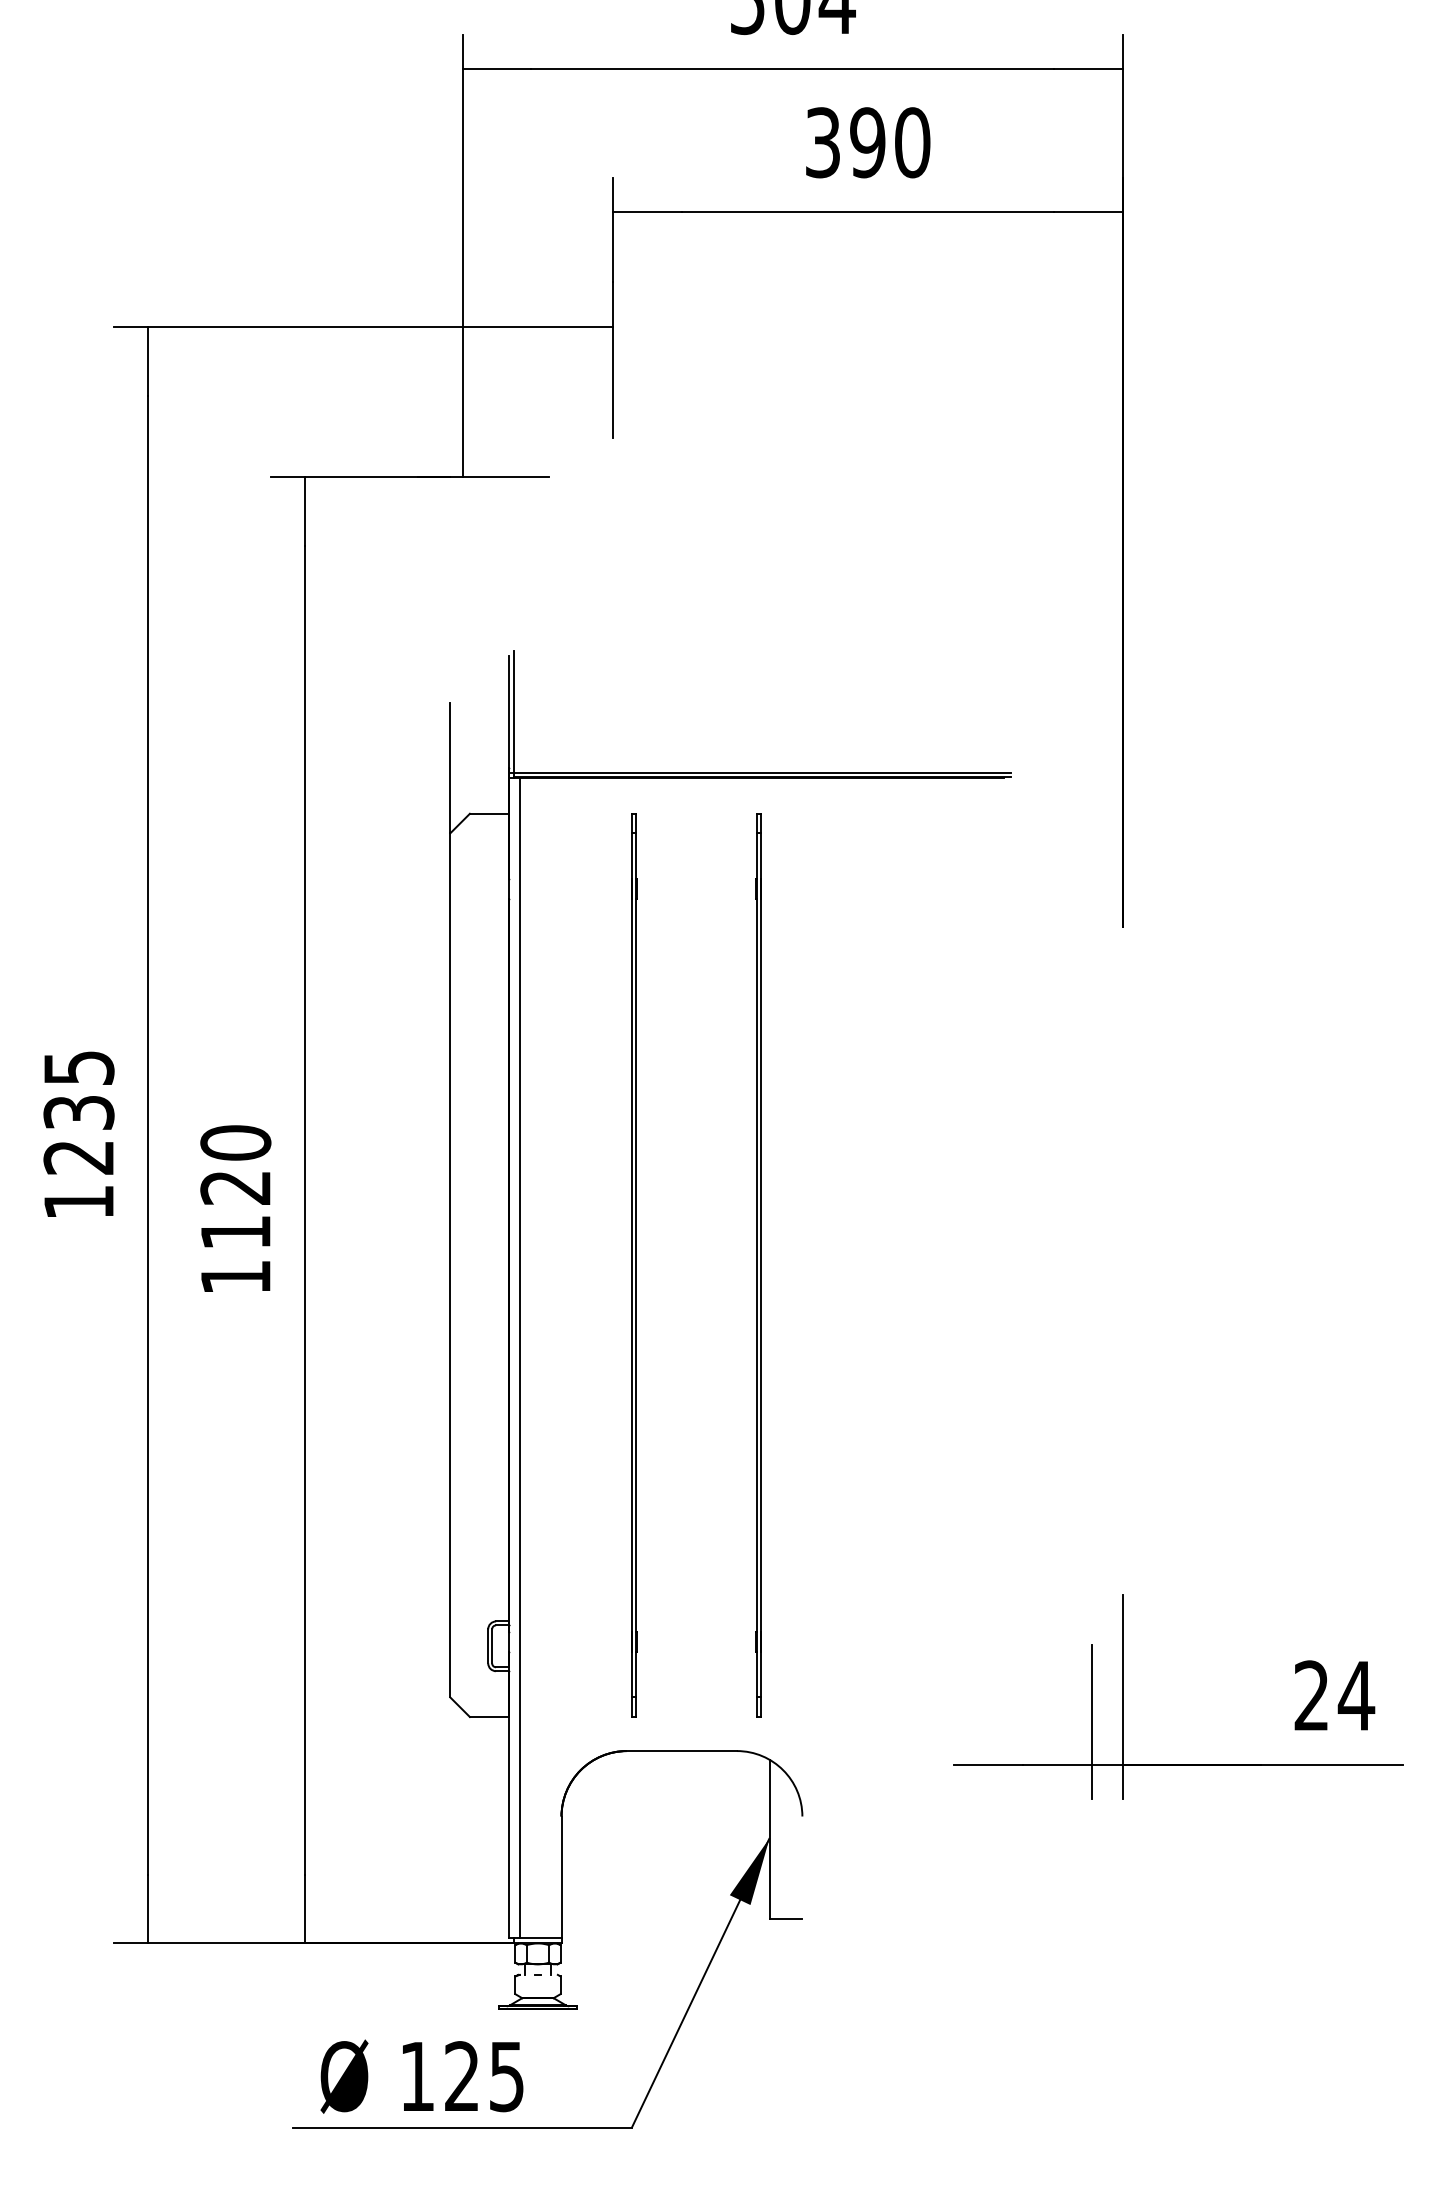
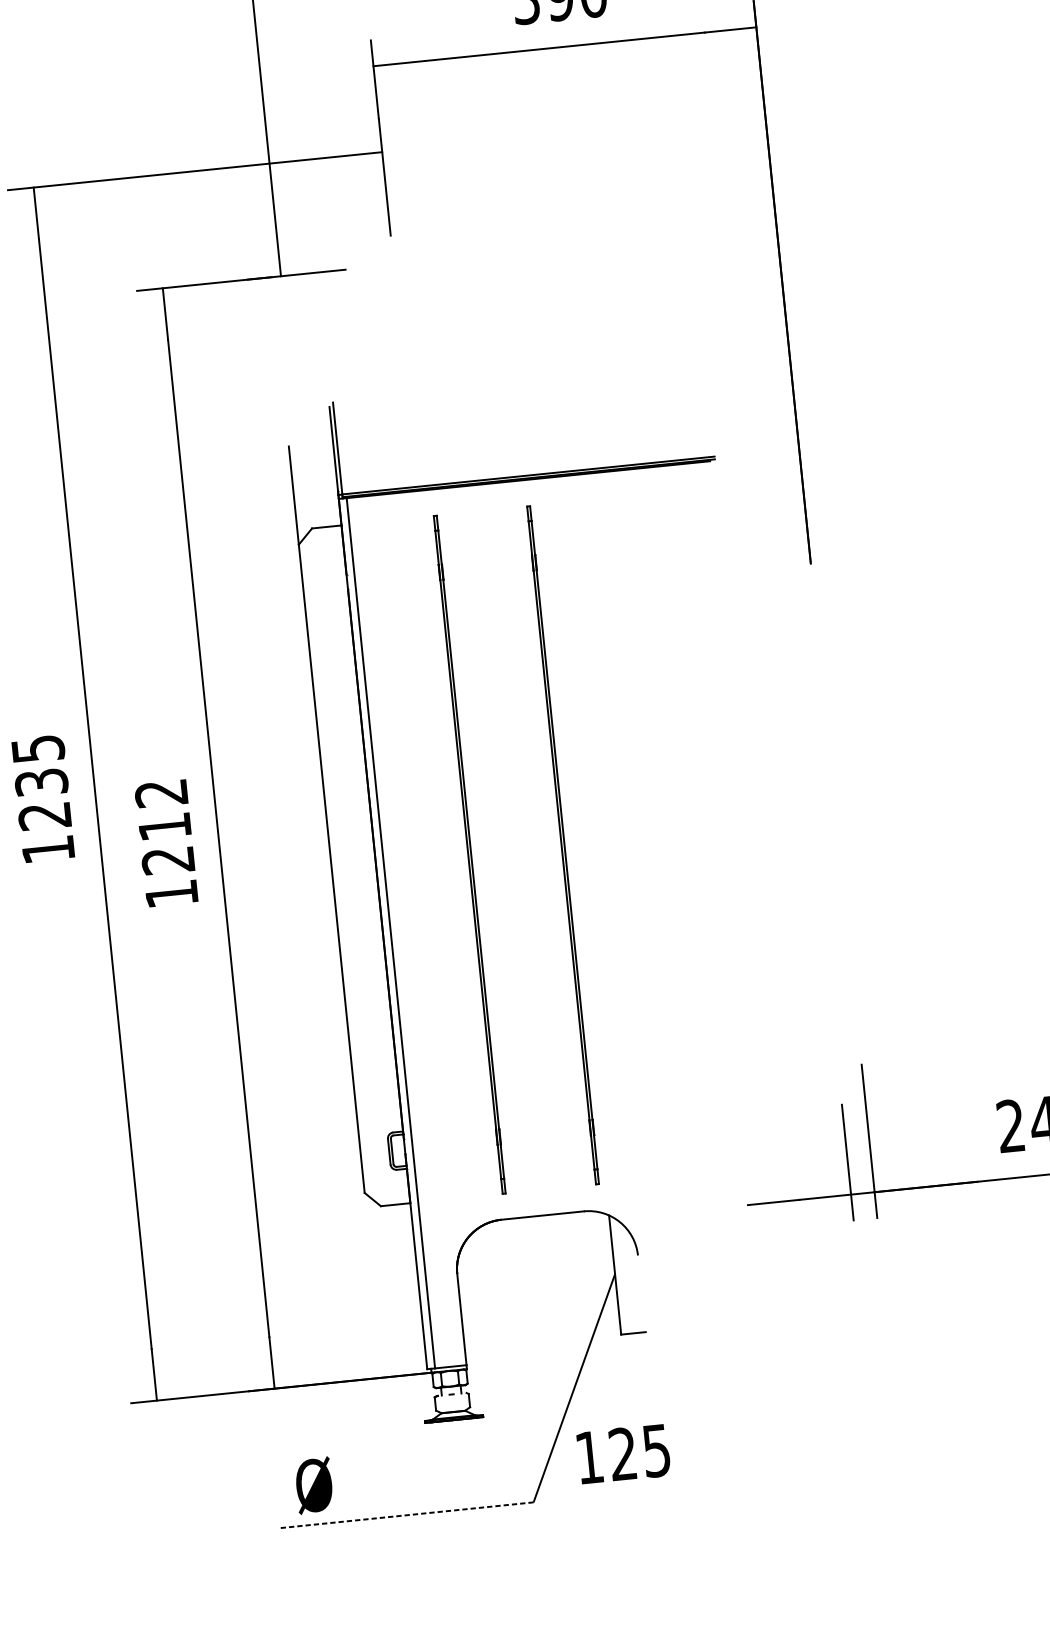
text: (235, 1187) -> (164, 826), 1120 -> 1212
fill: (749, 1871) -> (602, 1300), removed
text: (463, 2076) -> (624, 1454), moved
line: (461, 2128) -> (405, 1515), solid -> dashed

